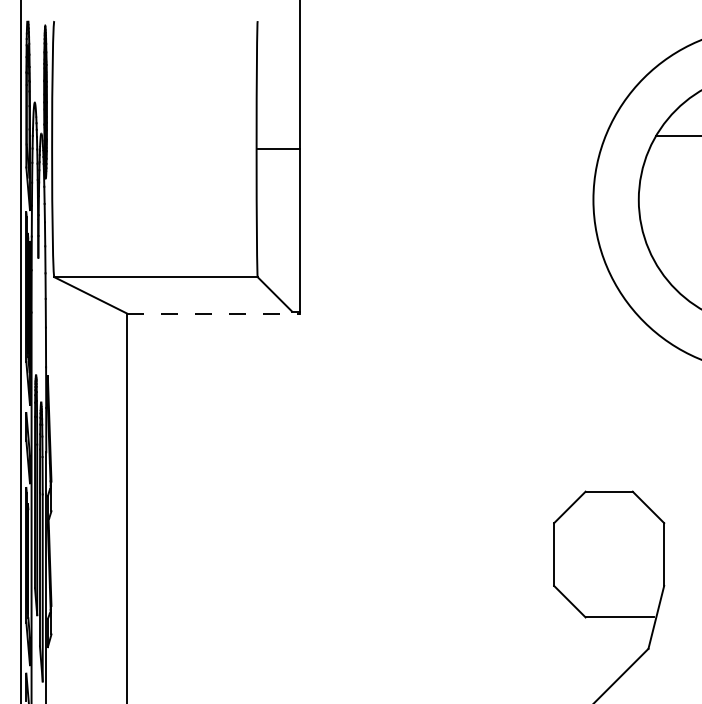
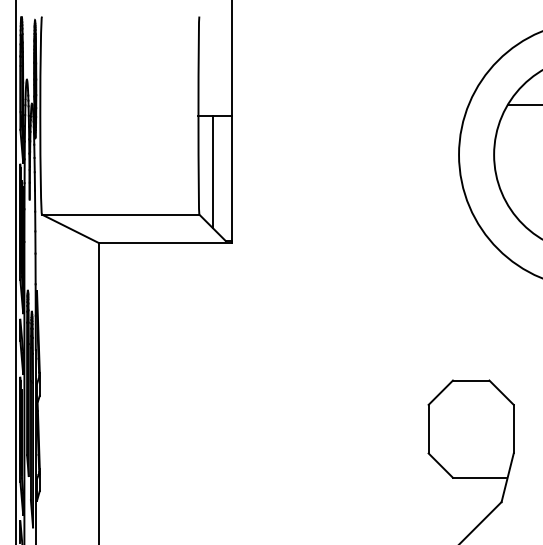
line: (274, 221) -> (212, 171), added
line: (214, 313) -> (165, 242), dashed -> solid

